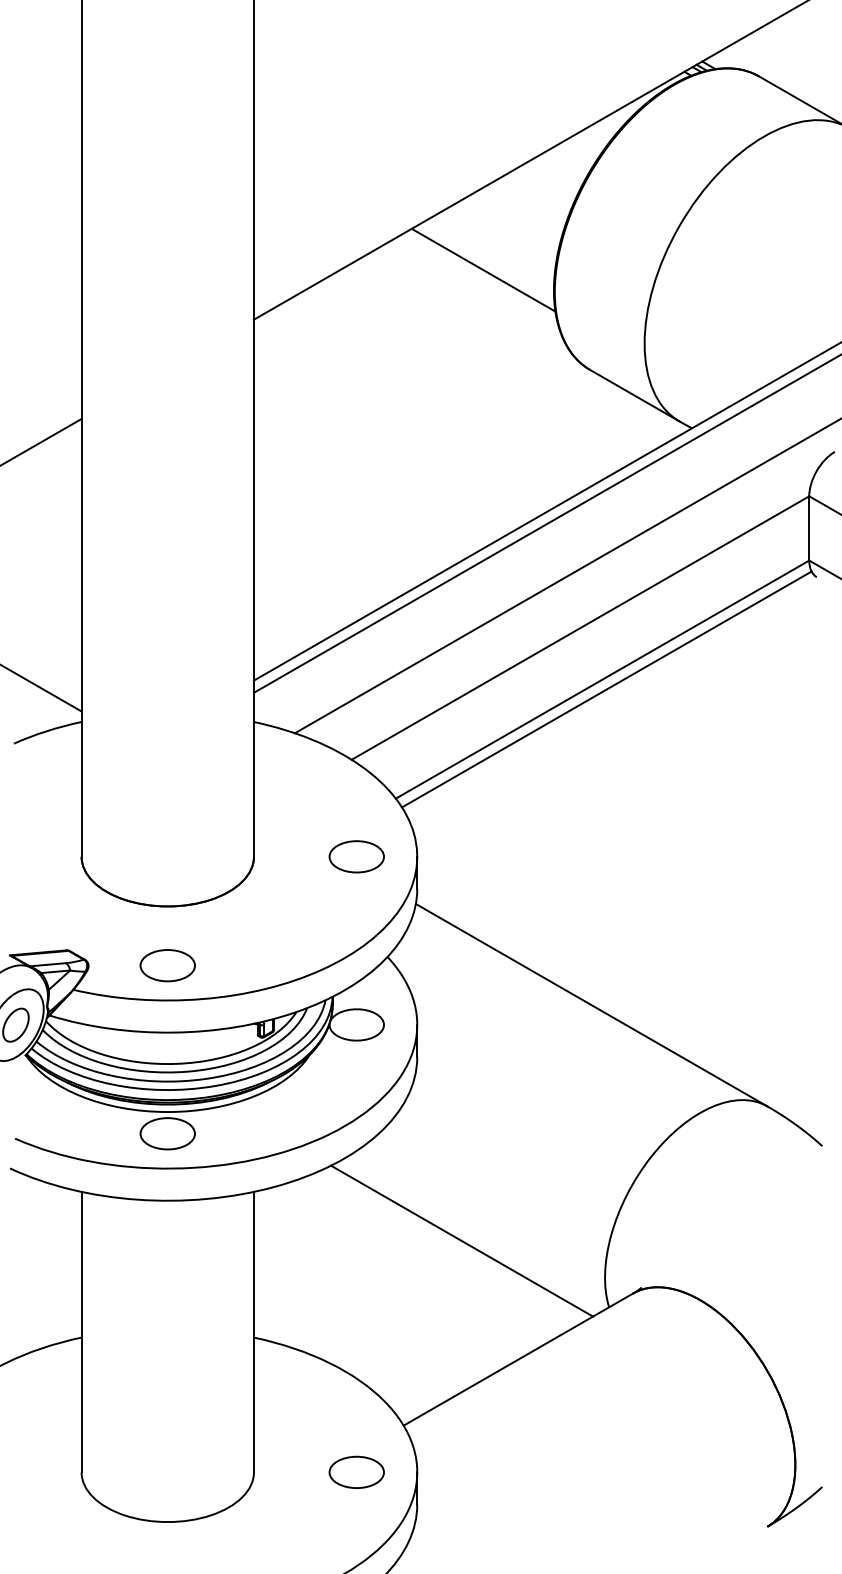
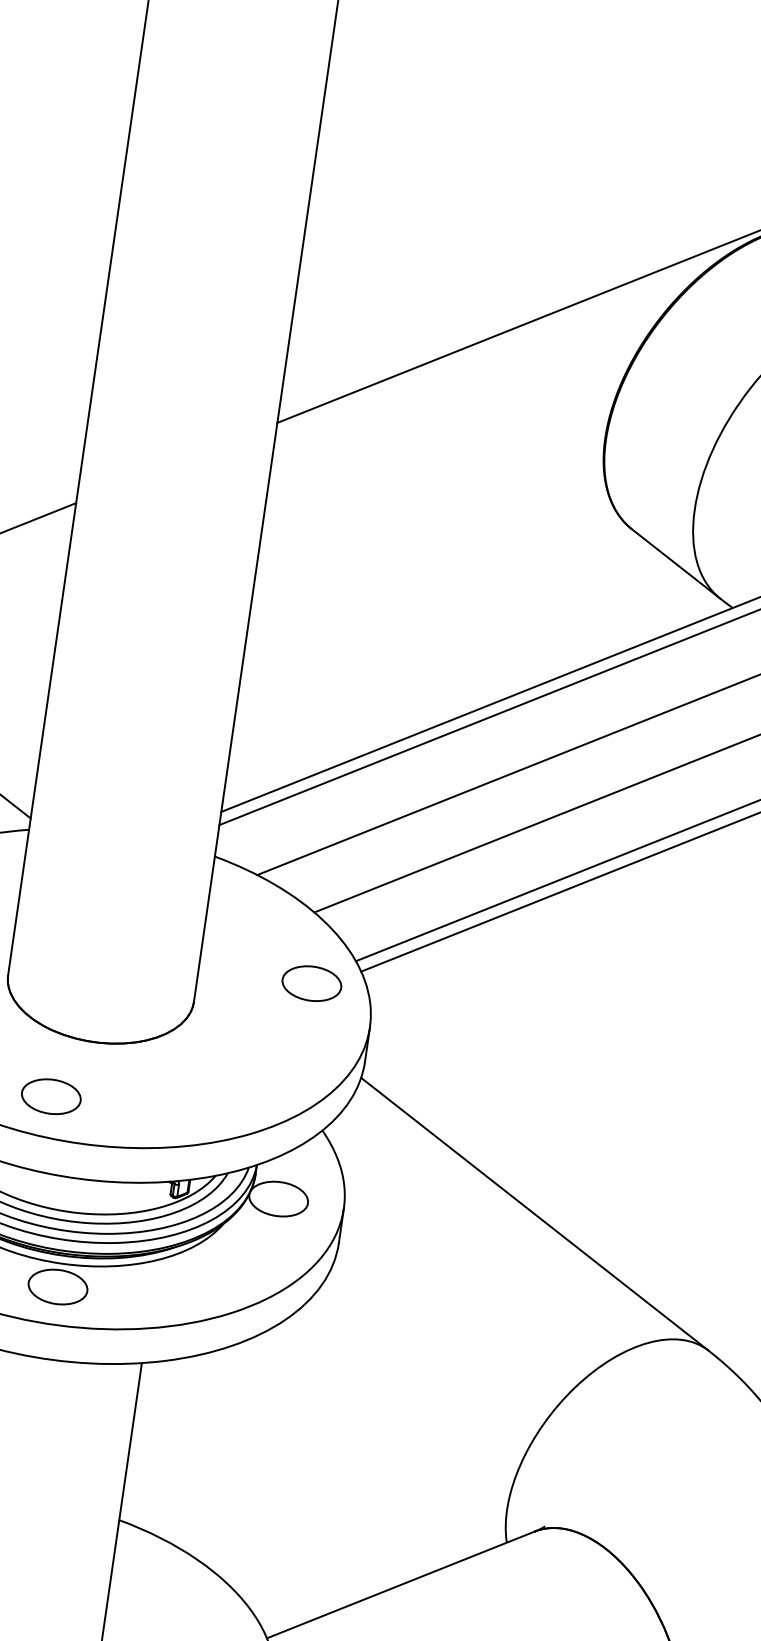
line: (483, 269) -> (532, 404), removed
part: (356, 856) -> (311, 983), moved
part: (167, 965) -> (51, 1096), moved
line: (462, 1240) -> (359, 1447), removed

